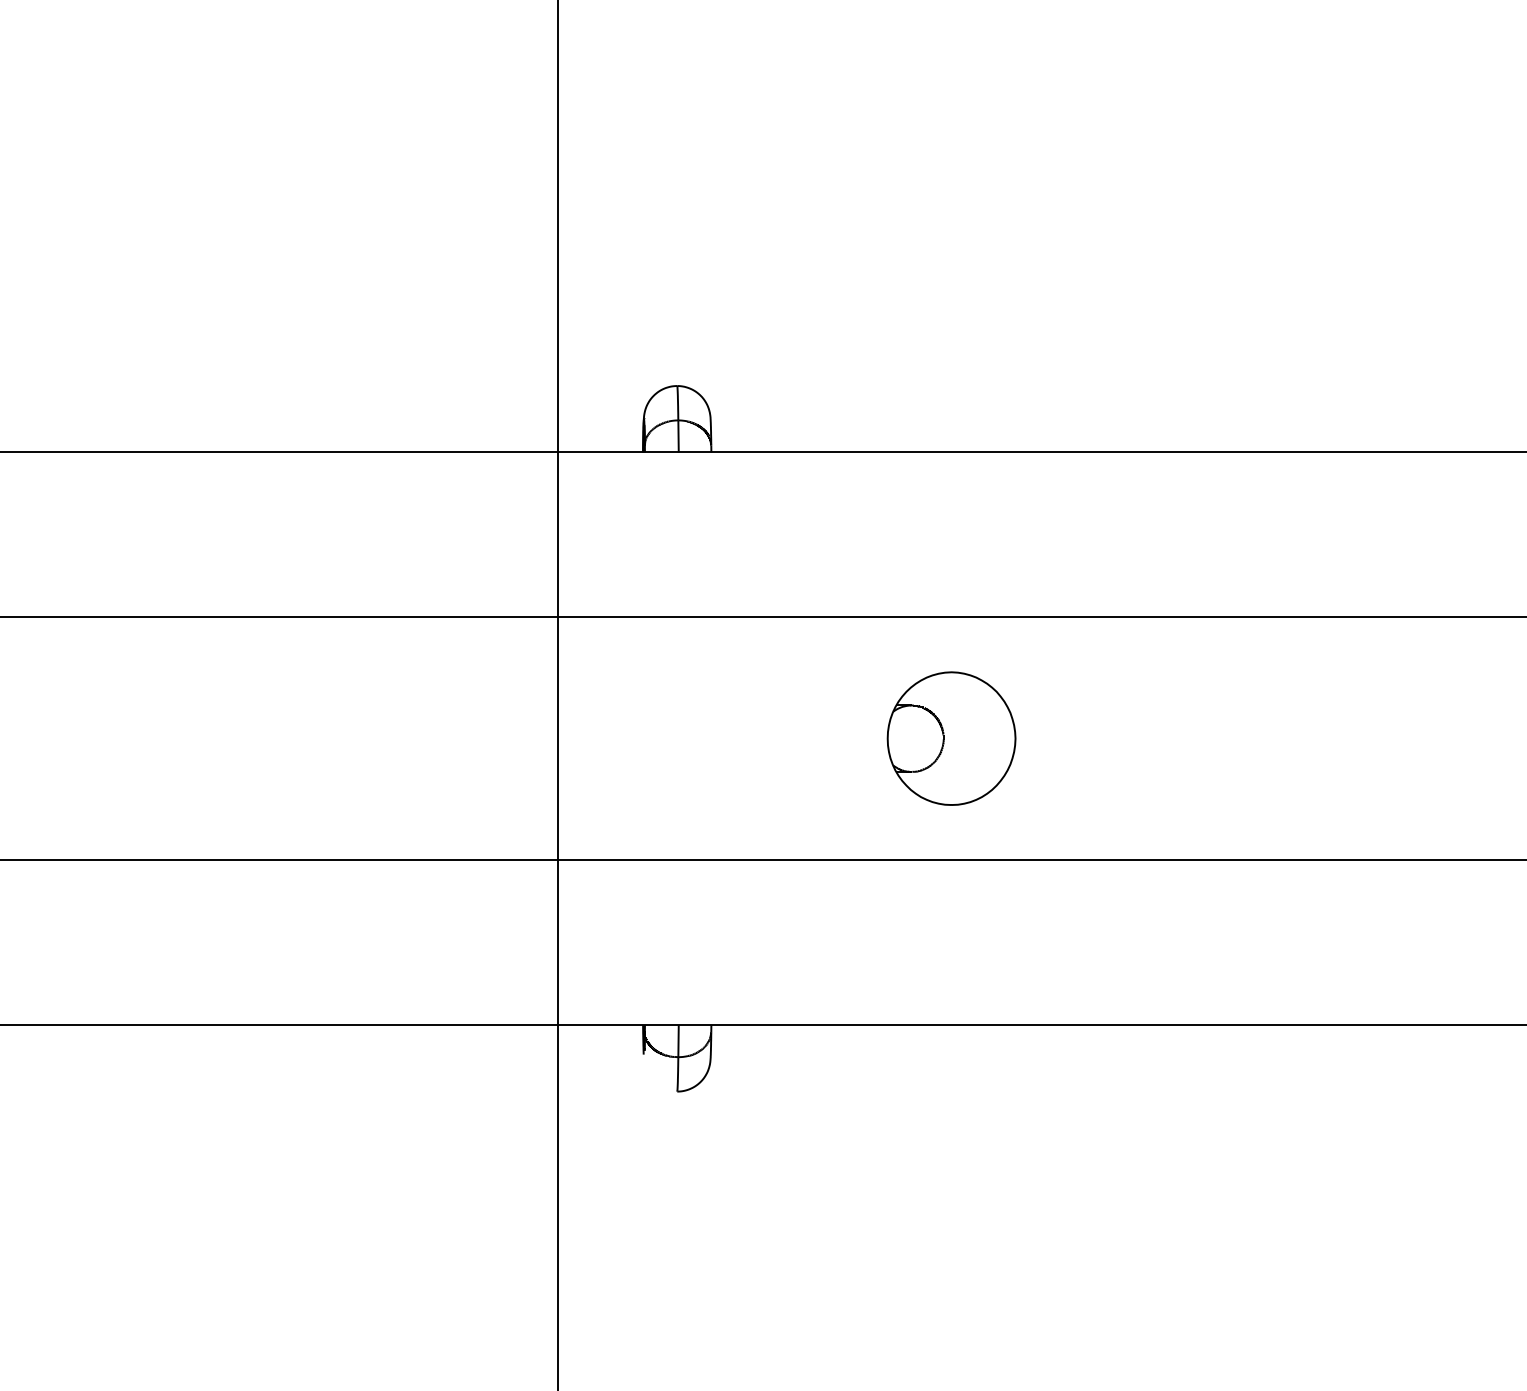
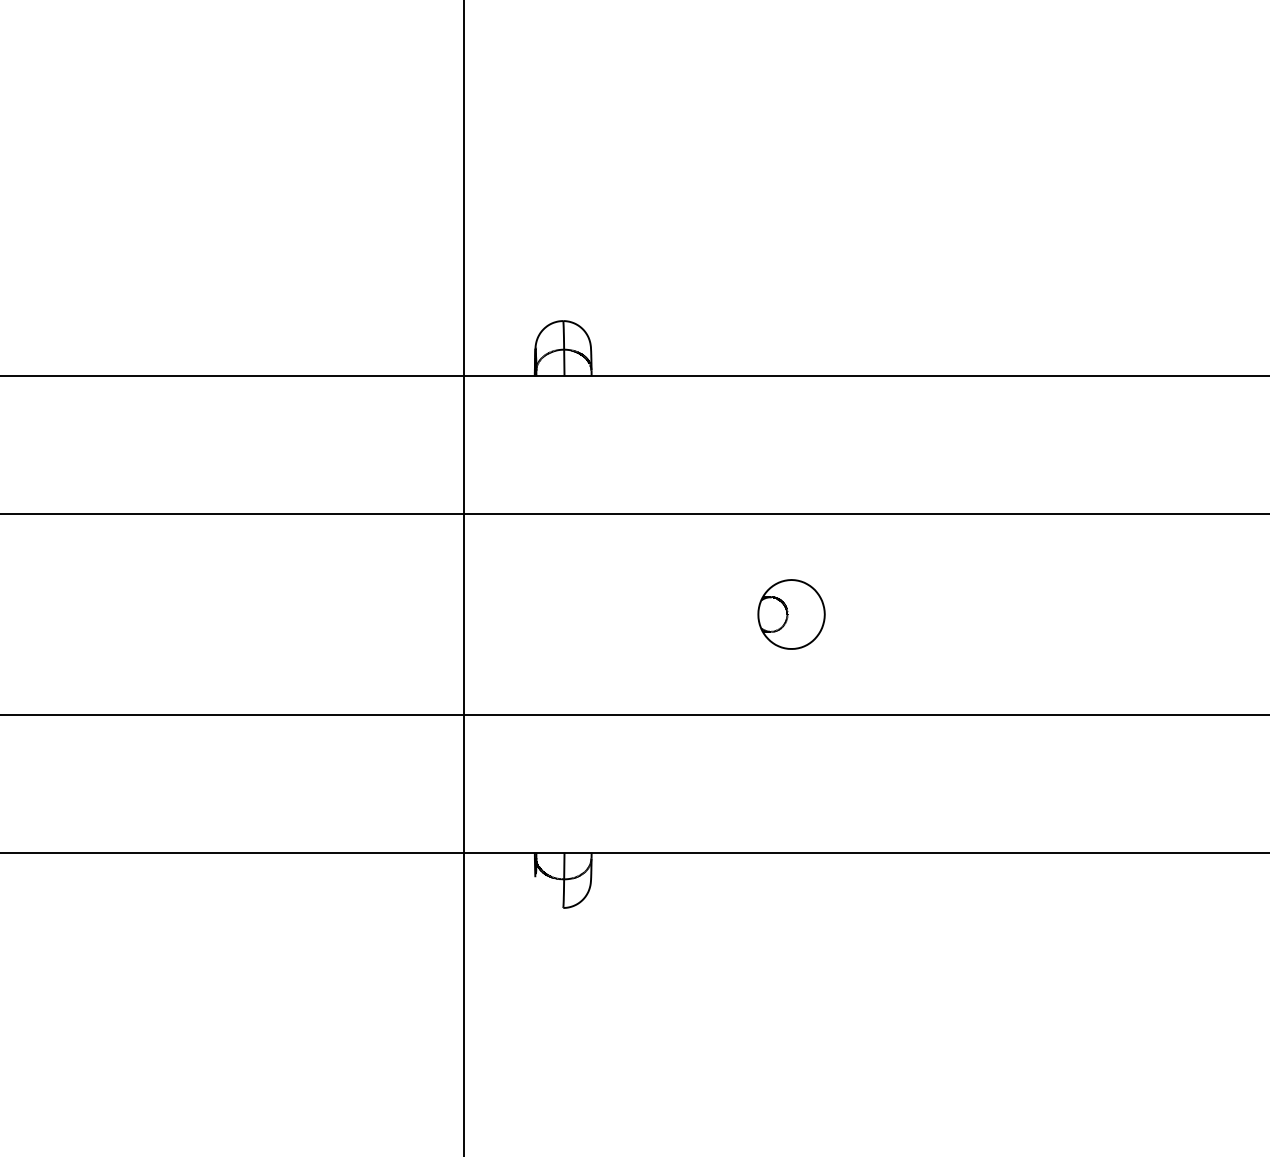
part: (951, 738) -> (791, 614), size x0.62

